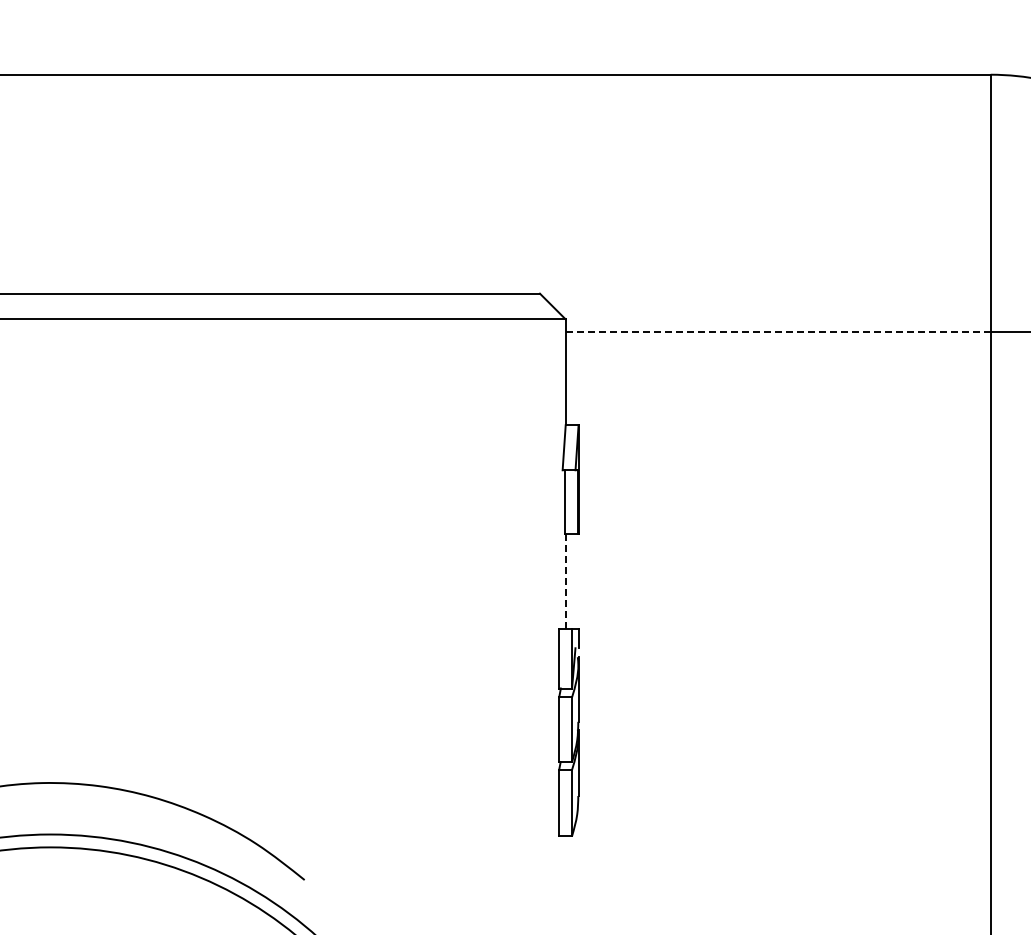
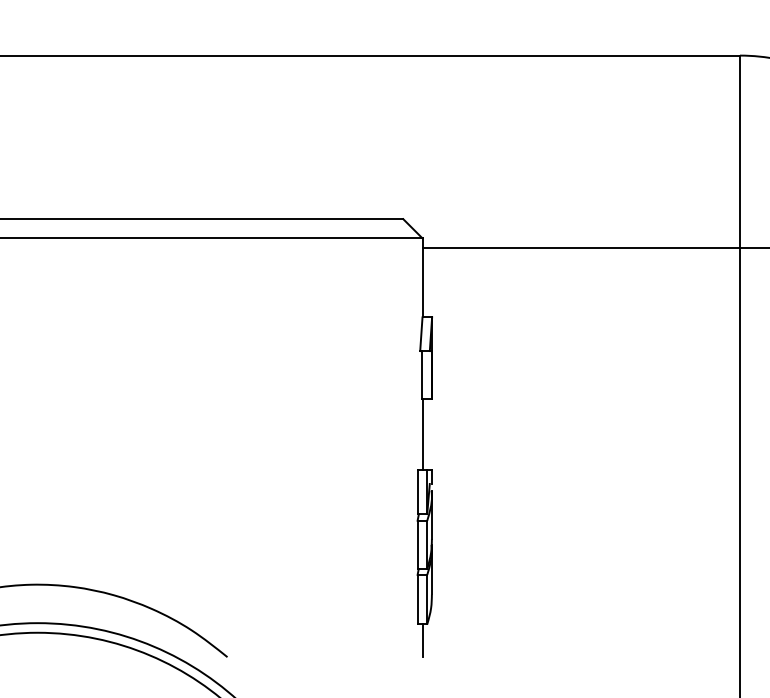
line: (777, 332) -> (580, 248), dashed -> solid
line: (565, 581) -> (422, 434), dashed -> solid
line: (565, 858) -> (422, 641), added

